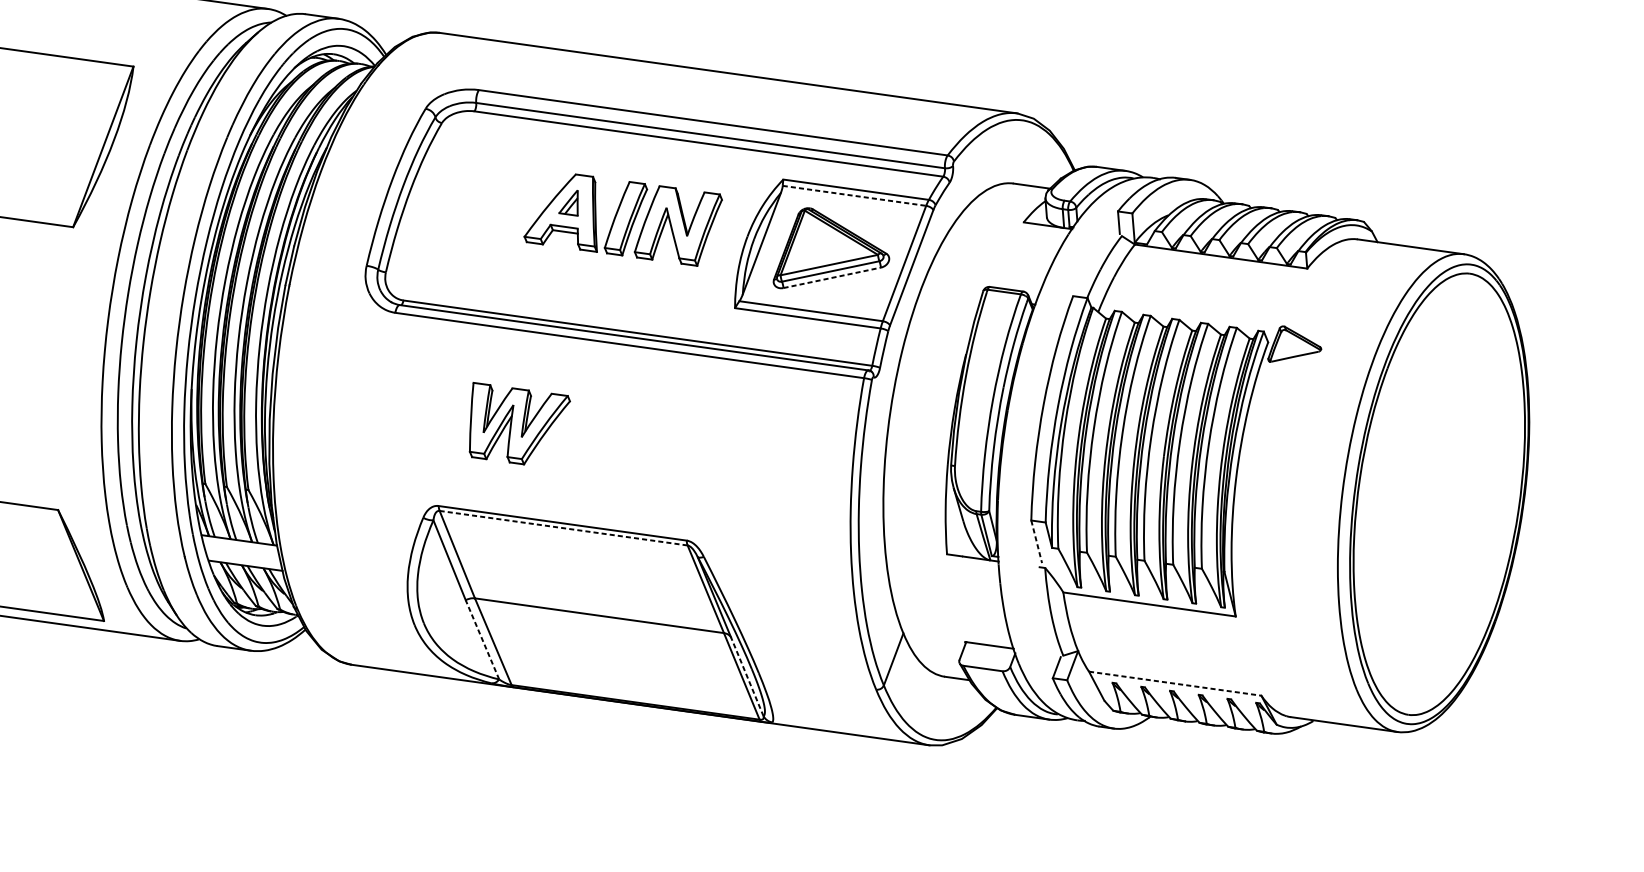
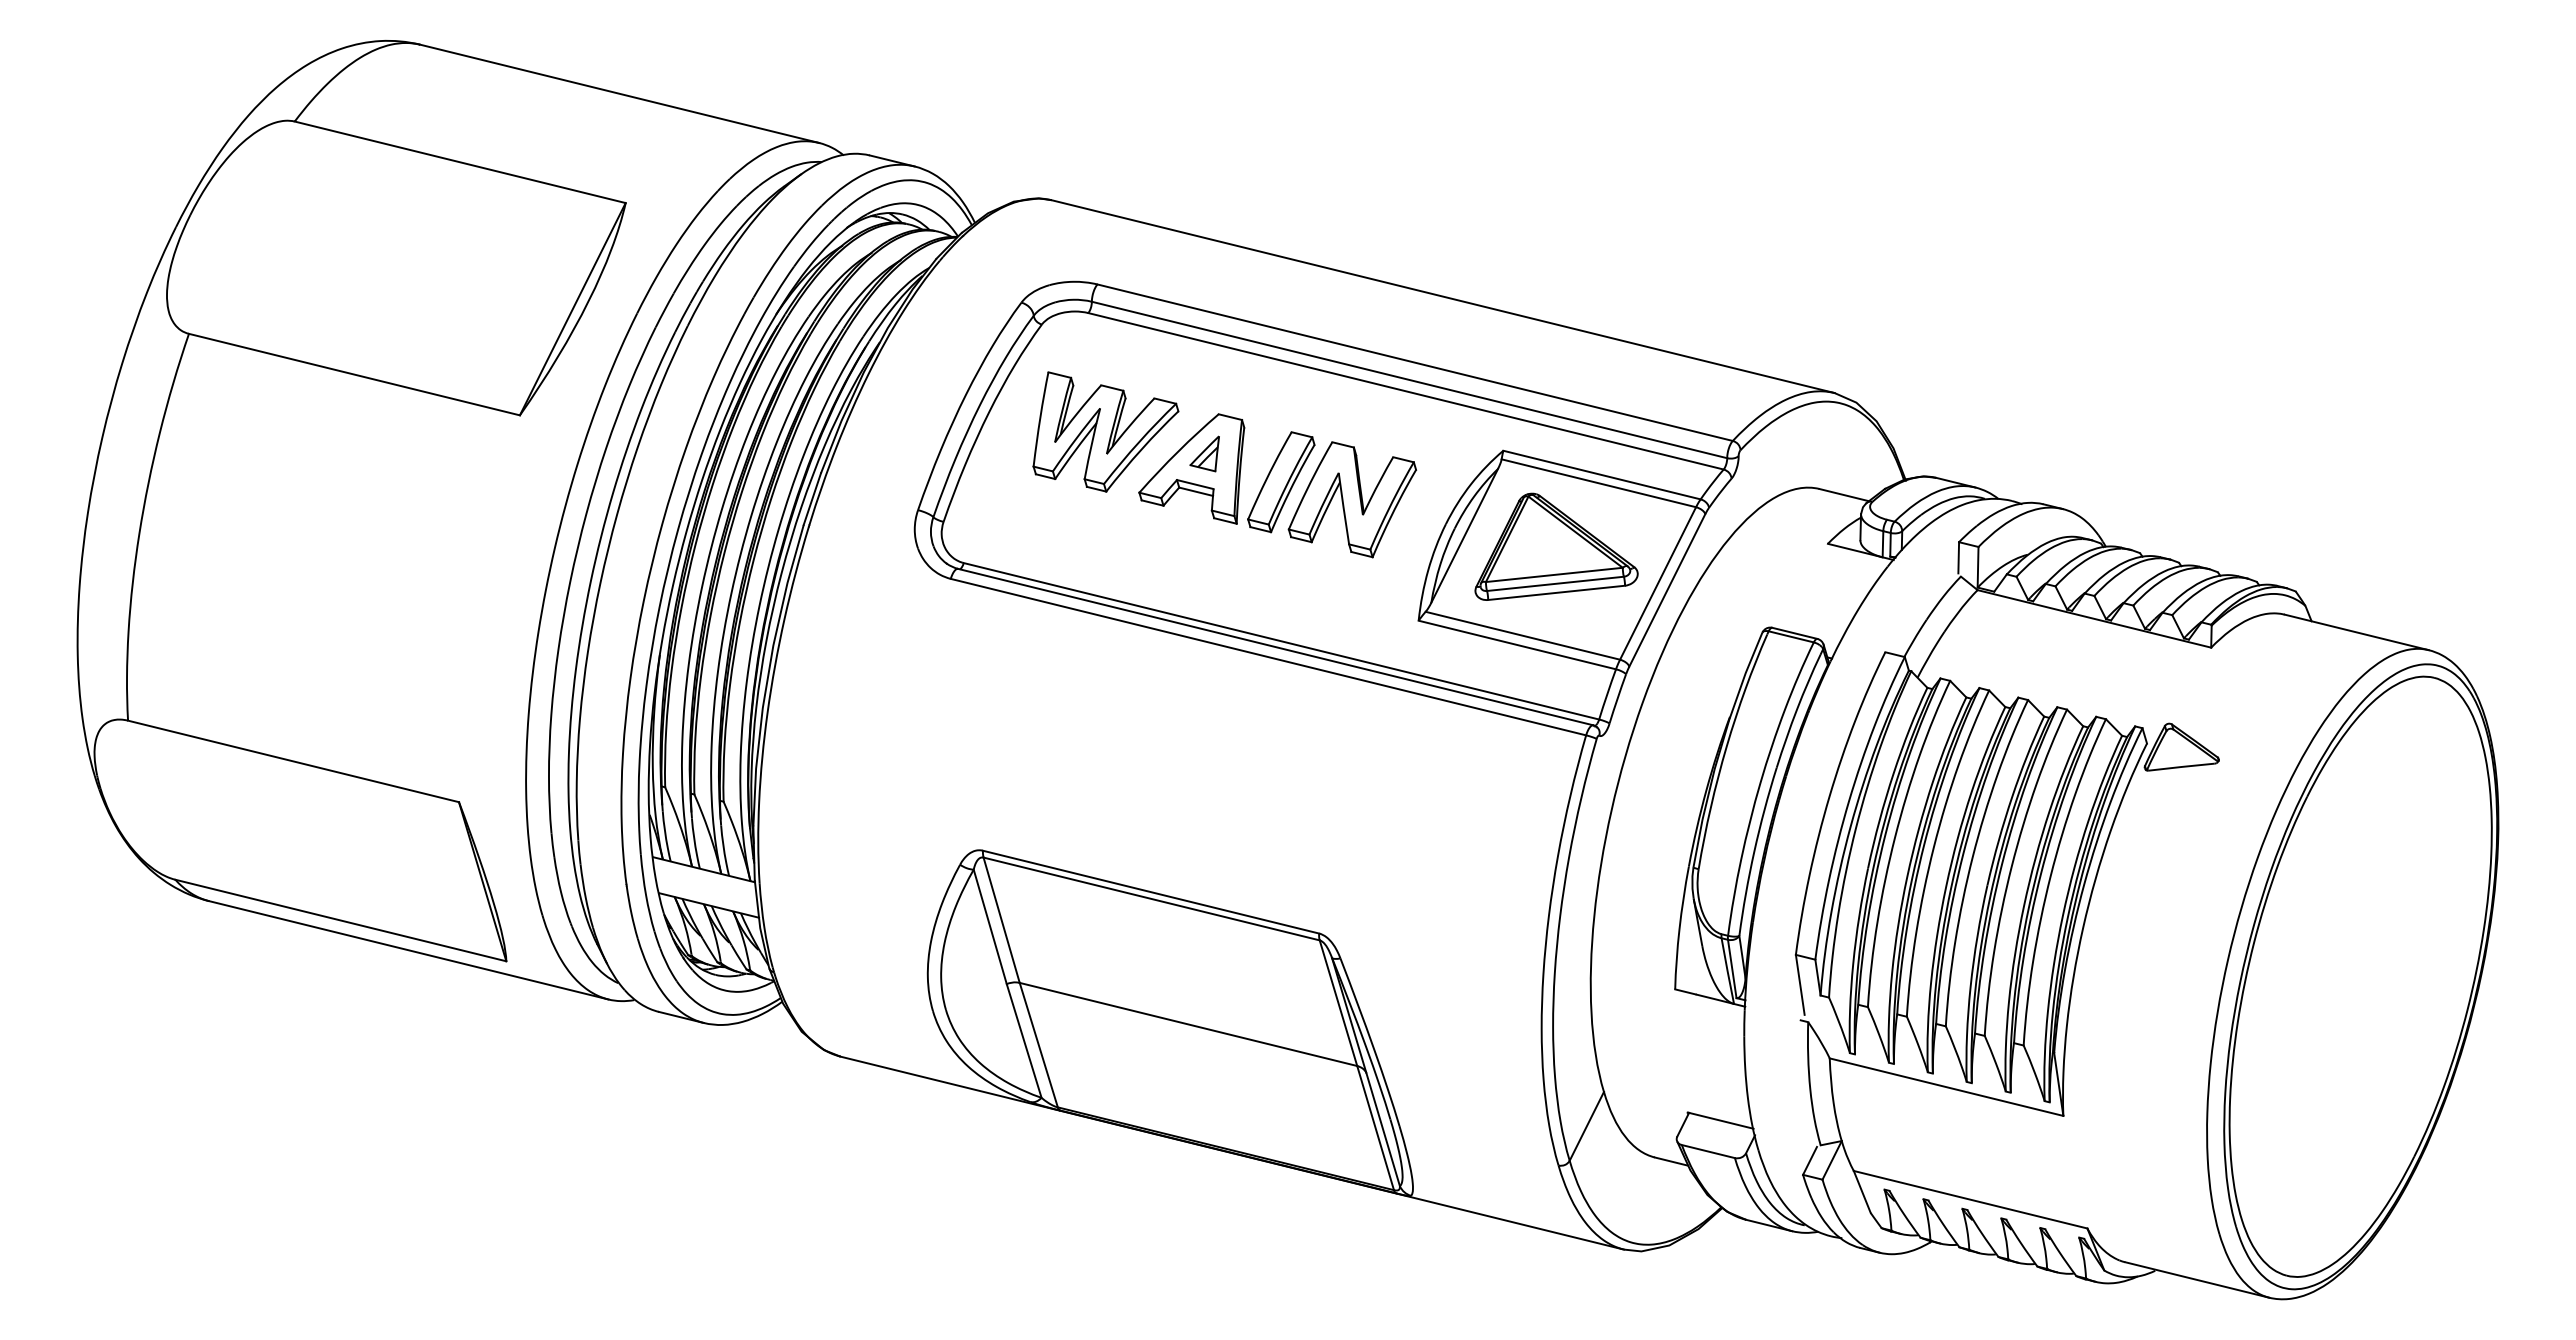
line: (854, 195) -> (1599, 483), dashed -> solid
line: (832, 277) -> (1556, 592), dashed -> solid
part: (519, 421) -> (1105, 431), moved
line: (564, 528) -> (1152, 899), dashed -> solid
line: (1036, 542) -> (1800, 985), dashed -> solid
line: (482, 639) -> (1024, 1040), dashed -> solid
line: (746, 676) -> (1382, 1128), dashed -> solid
line: (1175, 683) -> (1971, 1199), dashed -> solid

